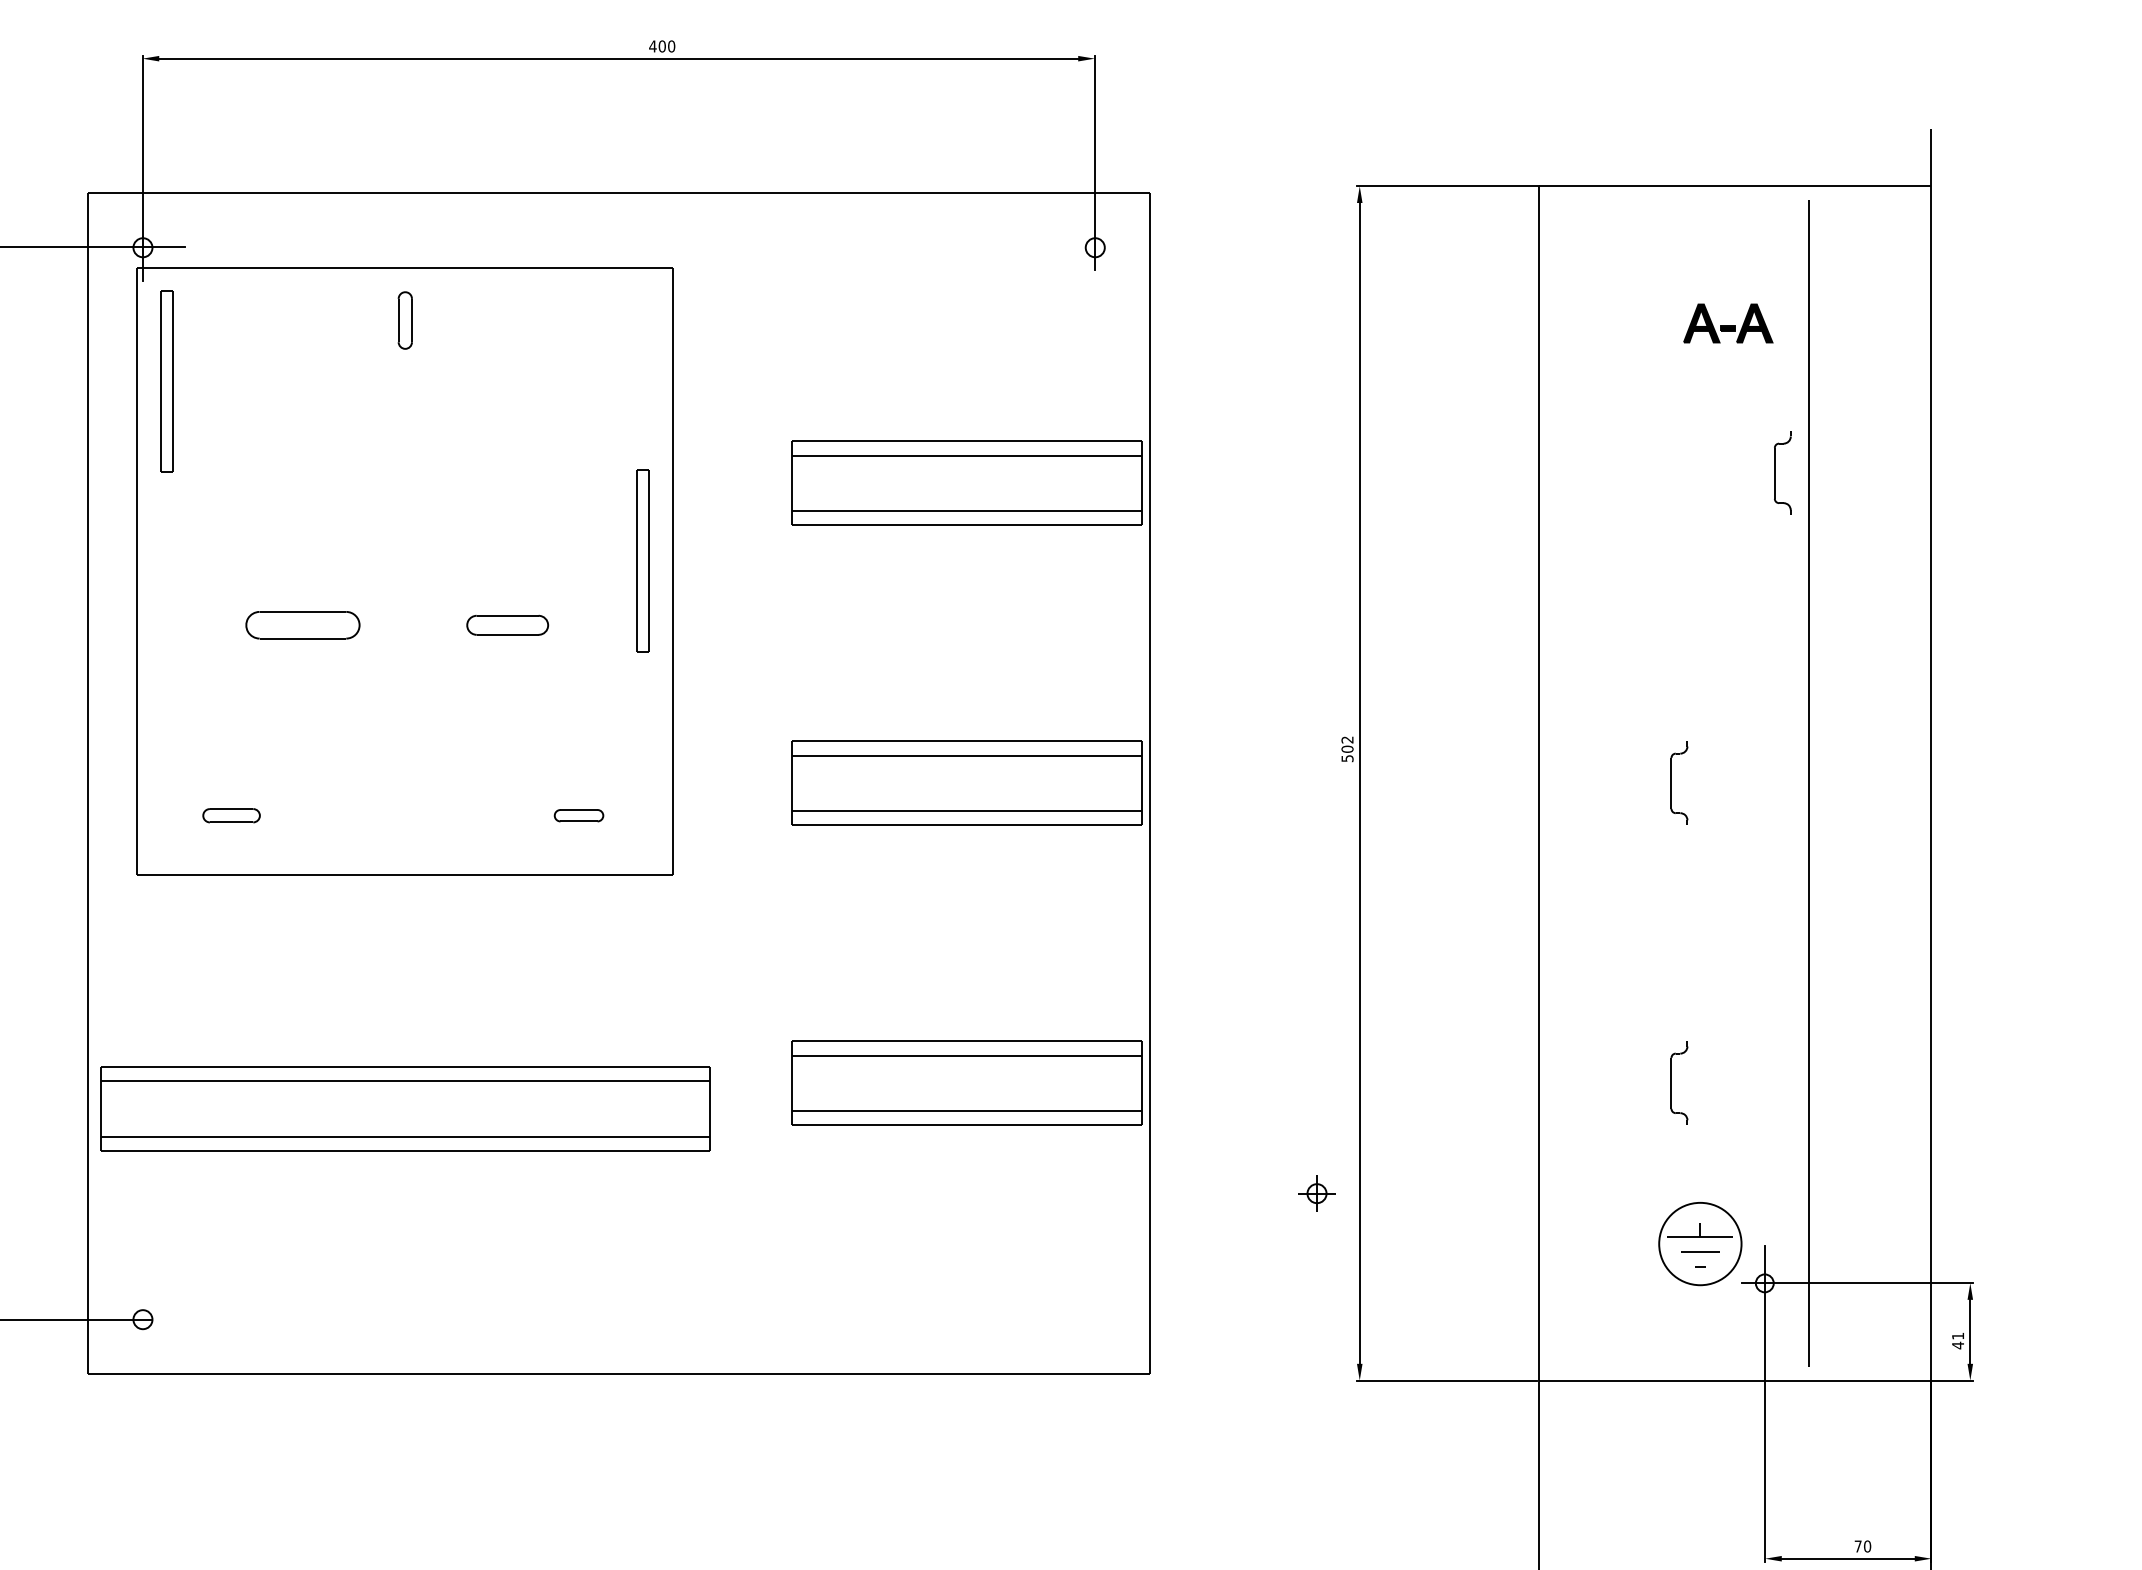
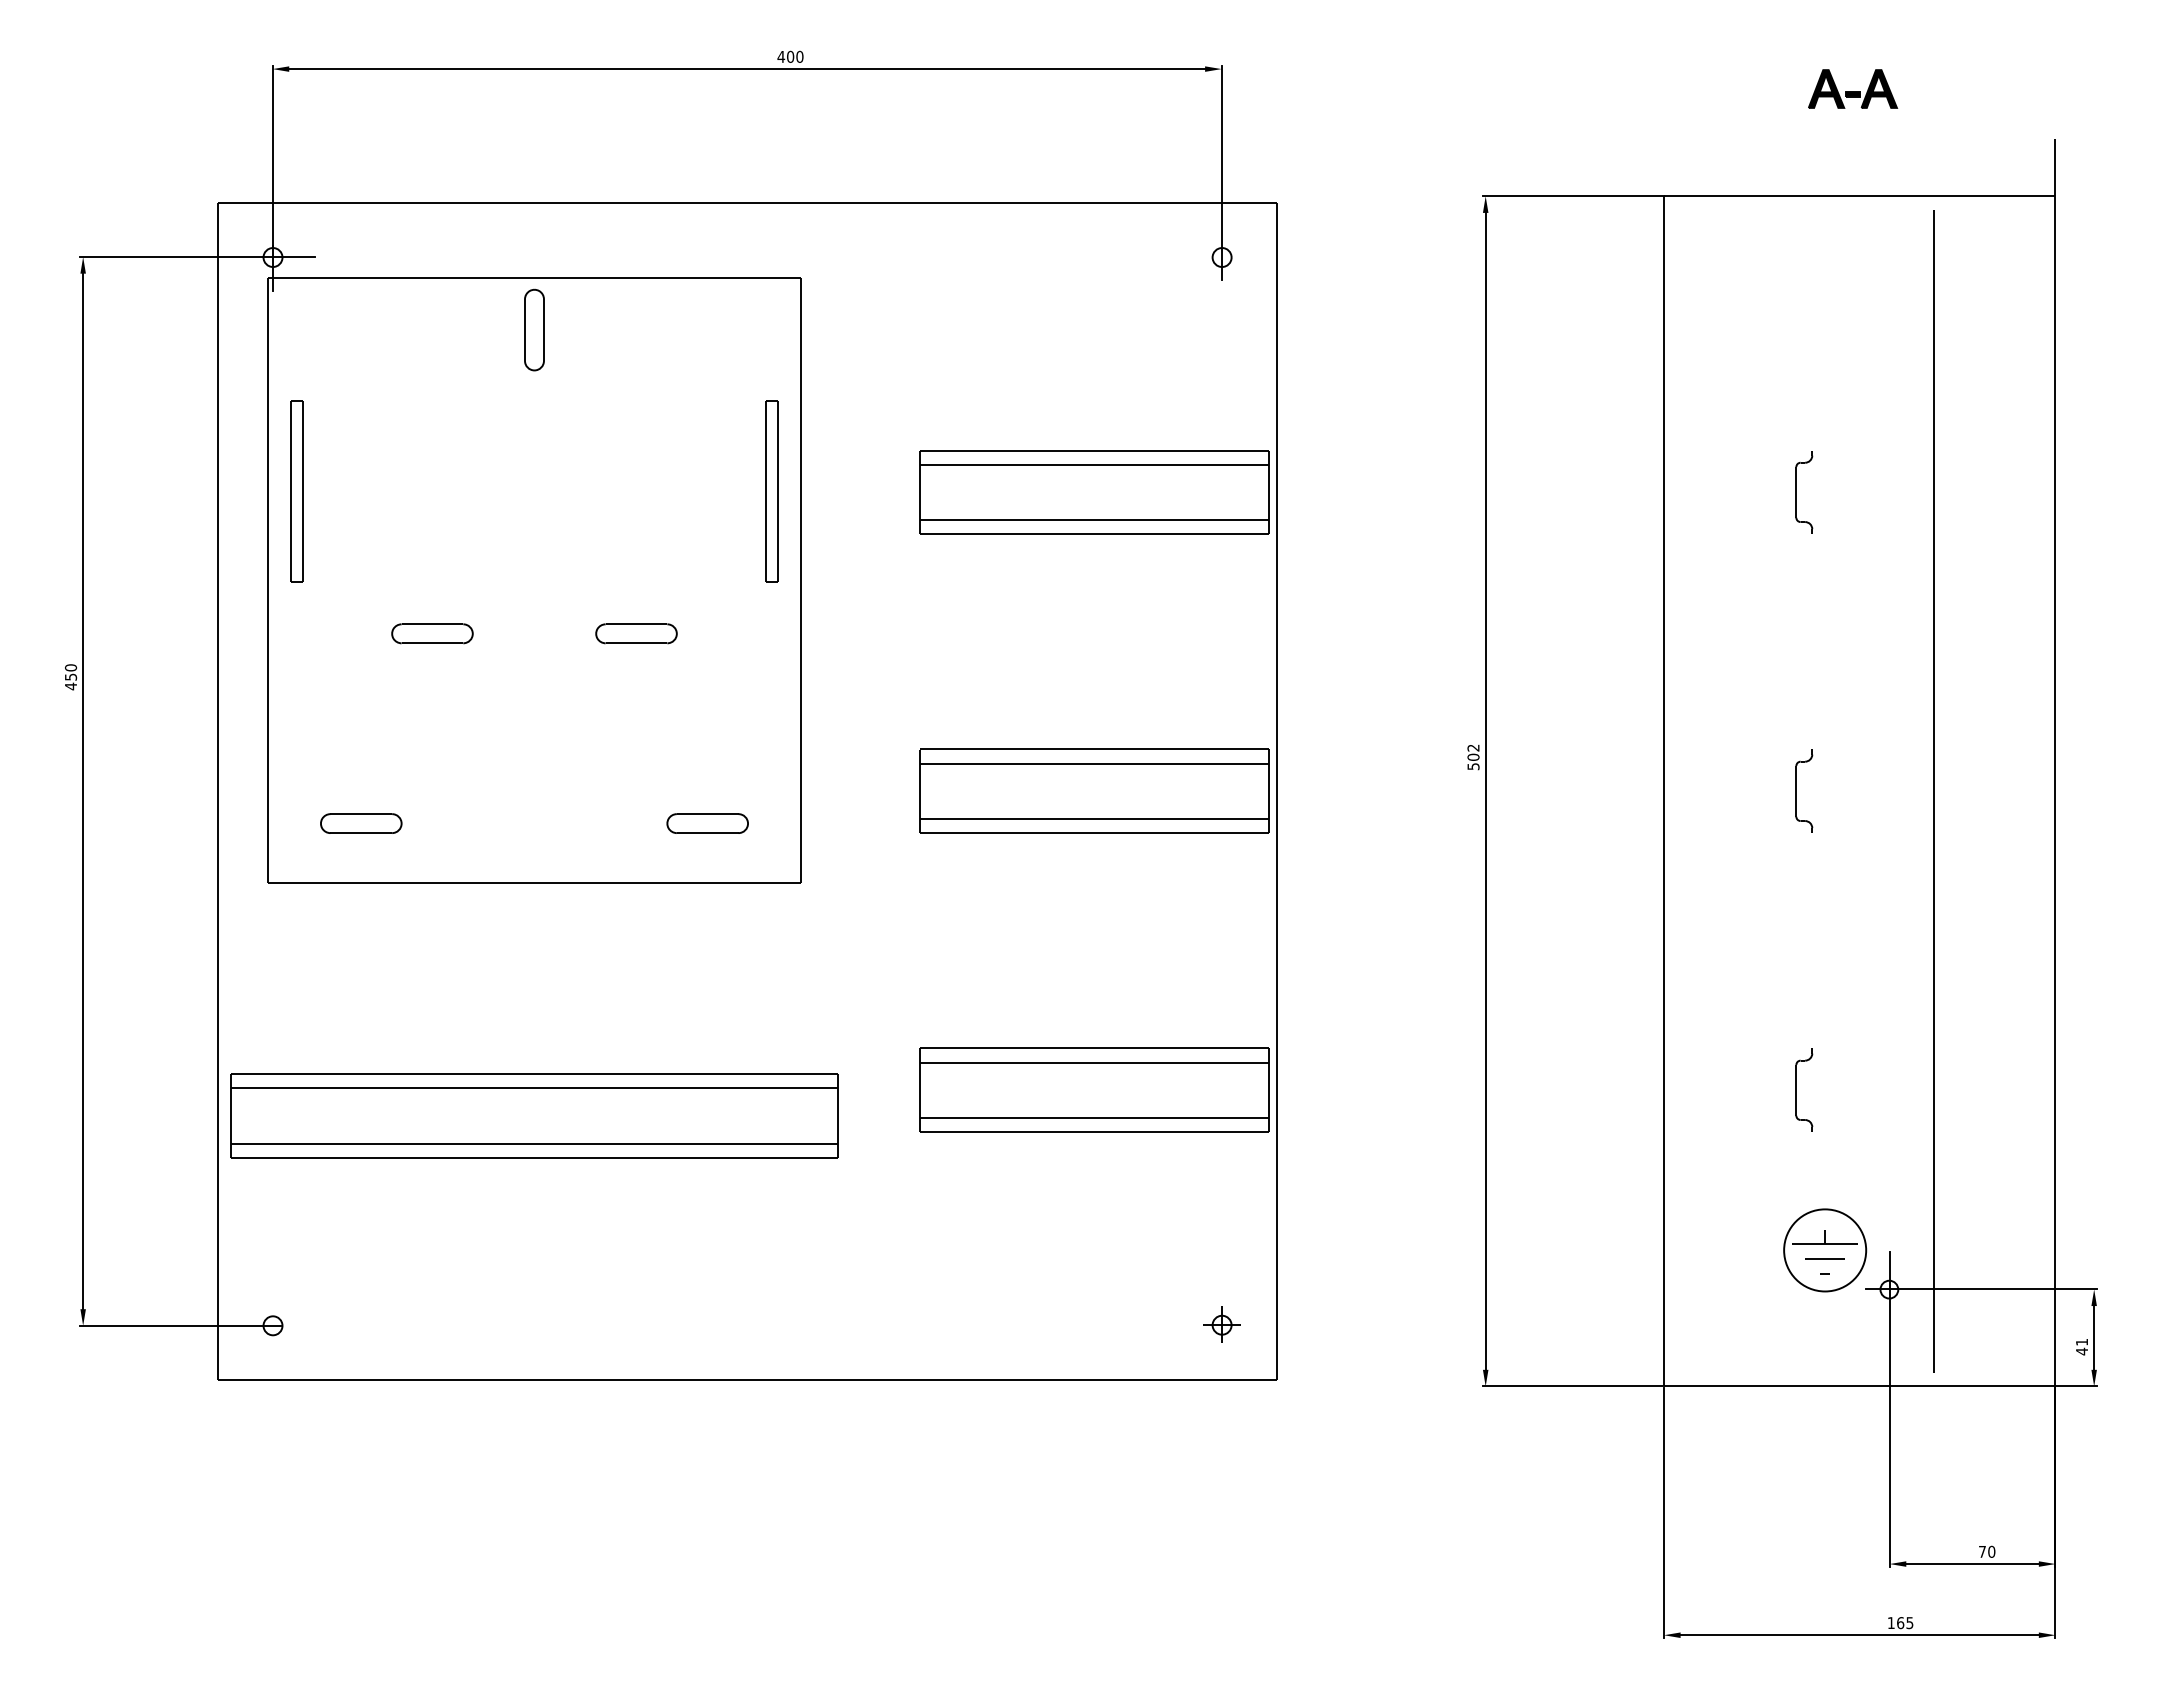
part: (405, 319) -> (534, 329), size x1.43
part: (1728, 322) -> (1853, 88), moved
part: (166, 381) -> (296, 491), moved
part: (1774, 473) -> (1796, 492), moved
part: (643, 560) -> (771, 491), moved
part: (302, 625) -> (432, 633), size x0.71
part: (231, 815) -> (361, 823), size x1.43
part: (578, 815) -> (707, 823), size x1.67
part: (1316, 1192) -> (1221, 1324), moved

